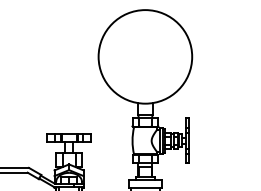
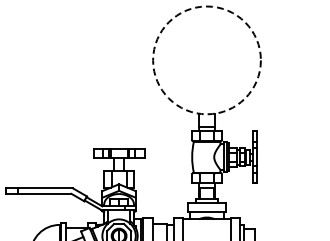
circle: (144, 56) -> (206, 60), solid -> dashed

